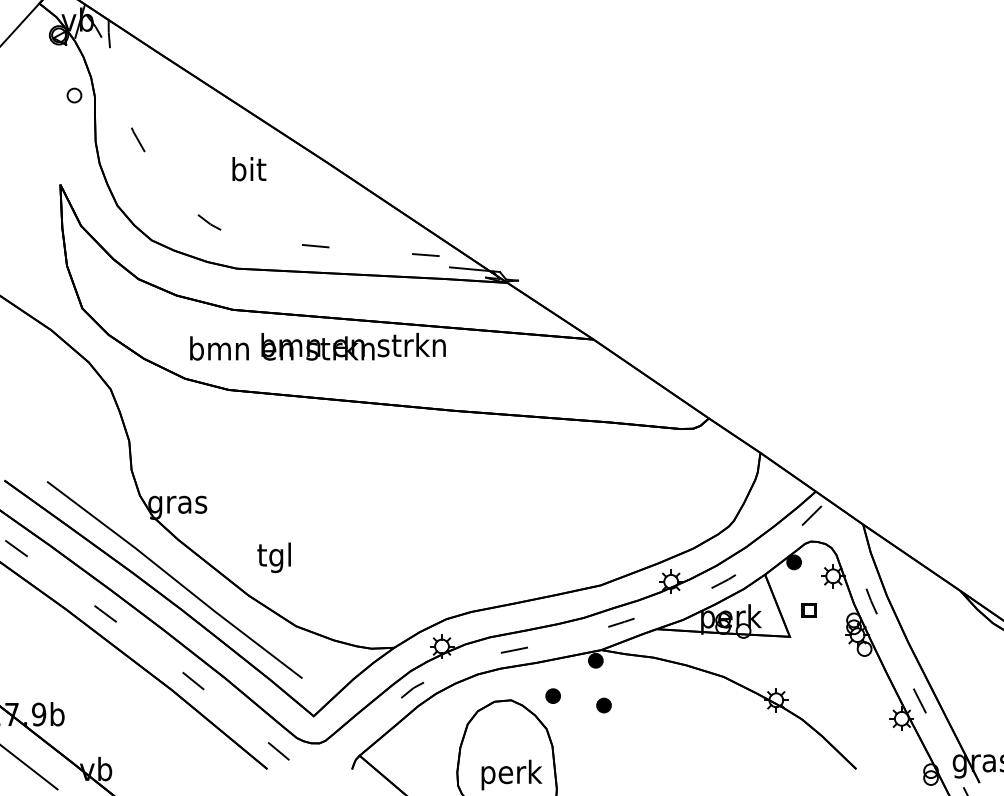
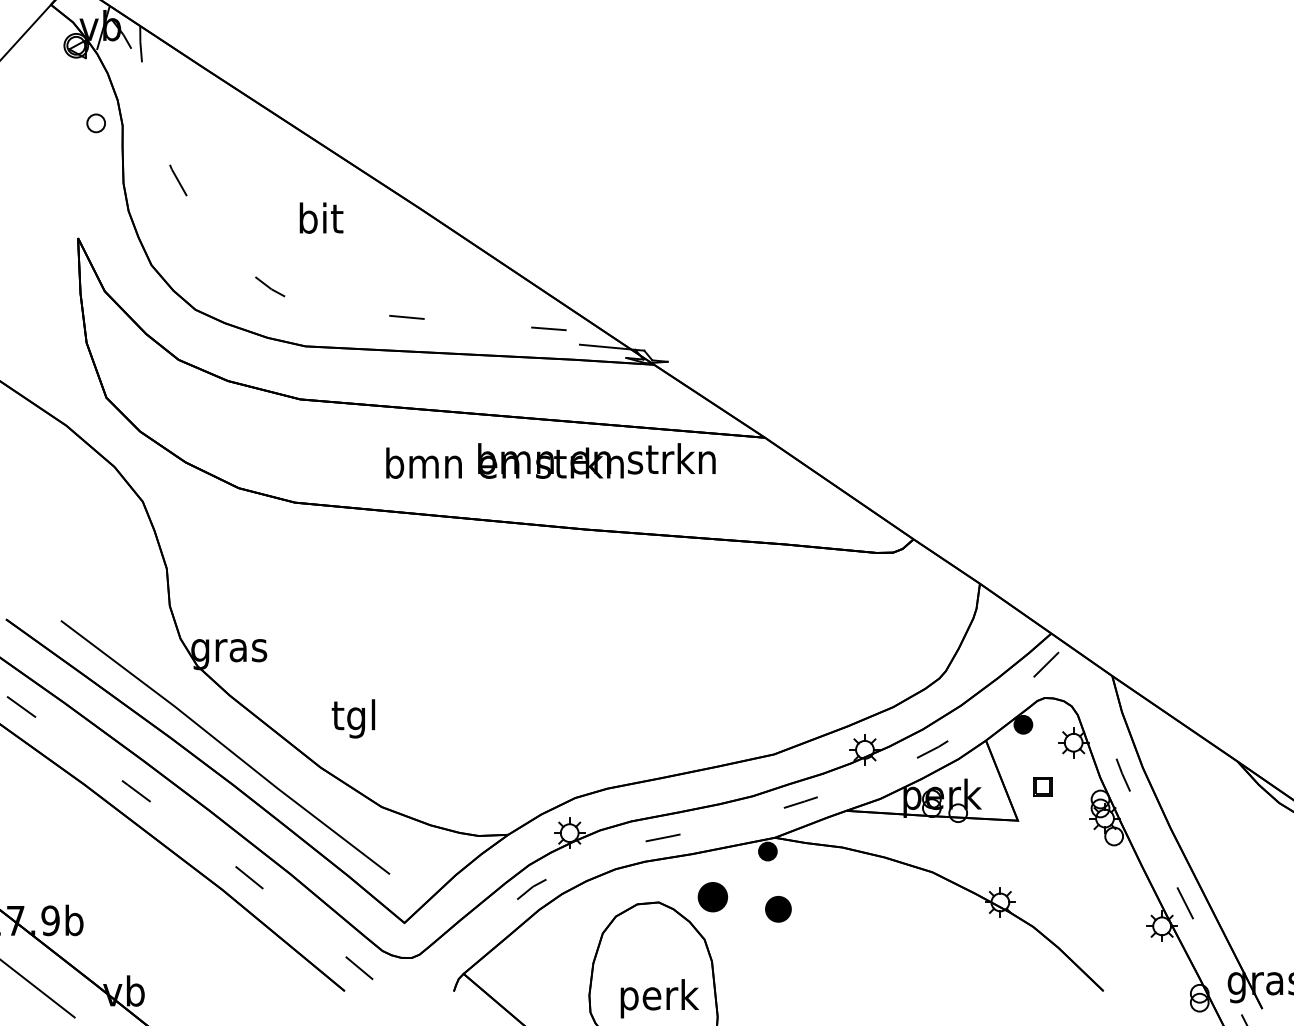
text: (317, 346) -> (550, 460), moved
part: (552, 695) -> (712, 896), size x1.6
part: (604, 704) -> (778, 908), size x1.4

